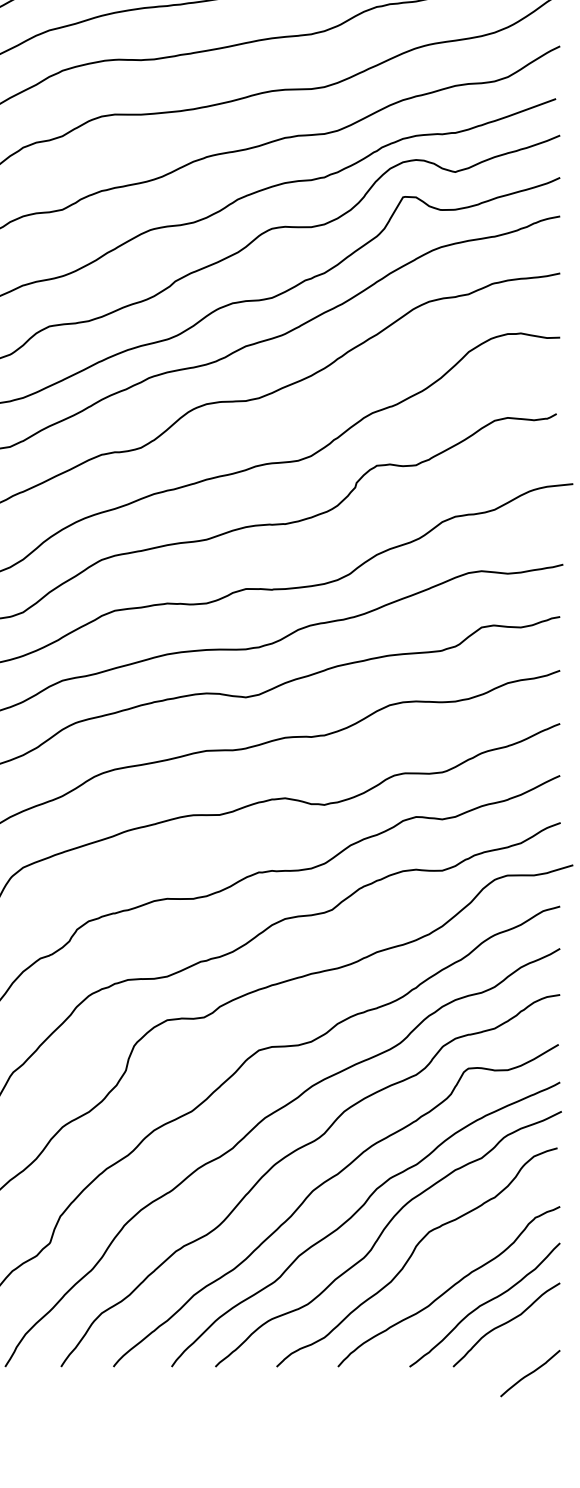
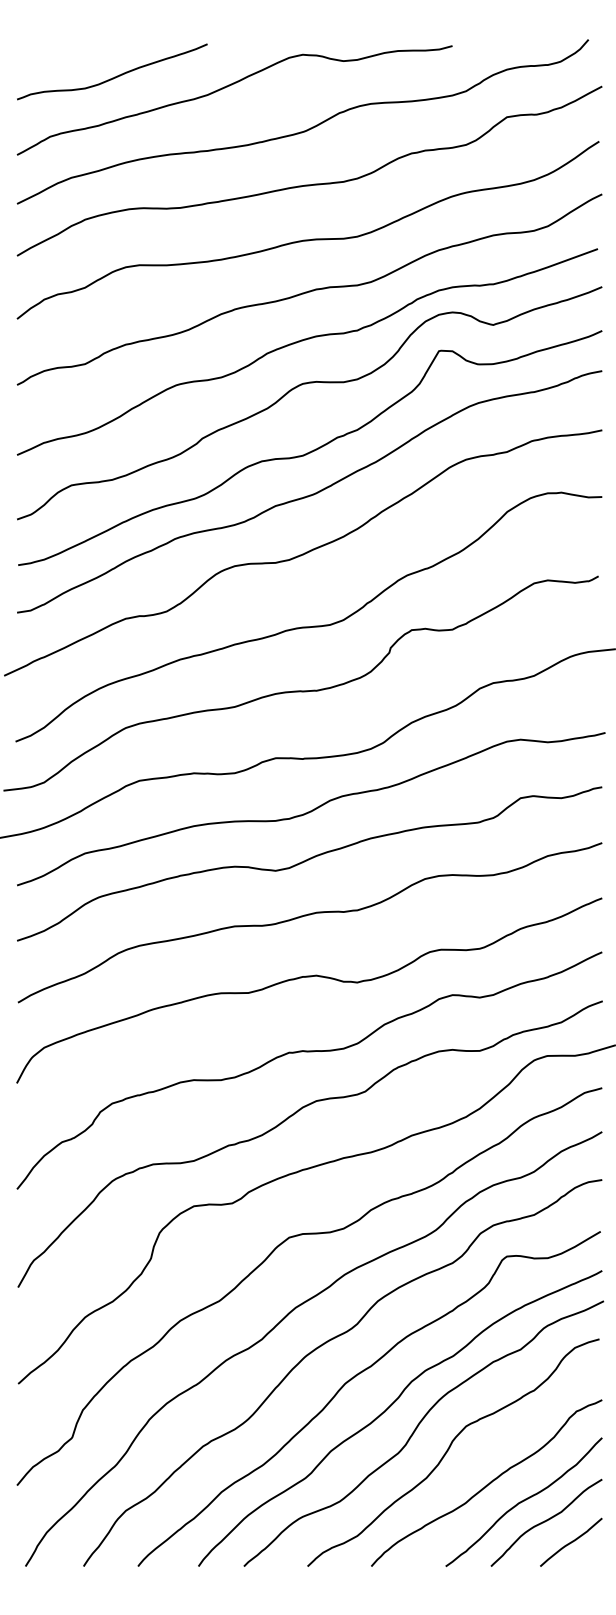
curve: (530, 1372) -> (571, 1541), moved

